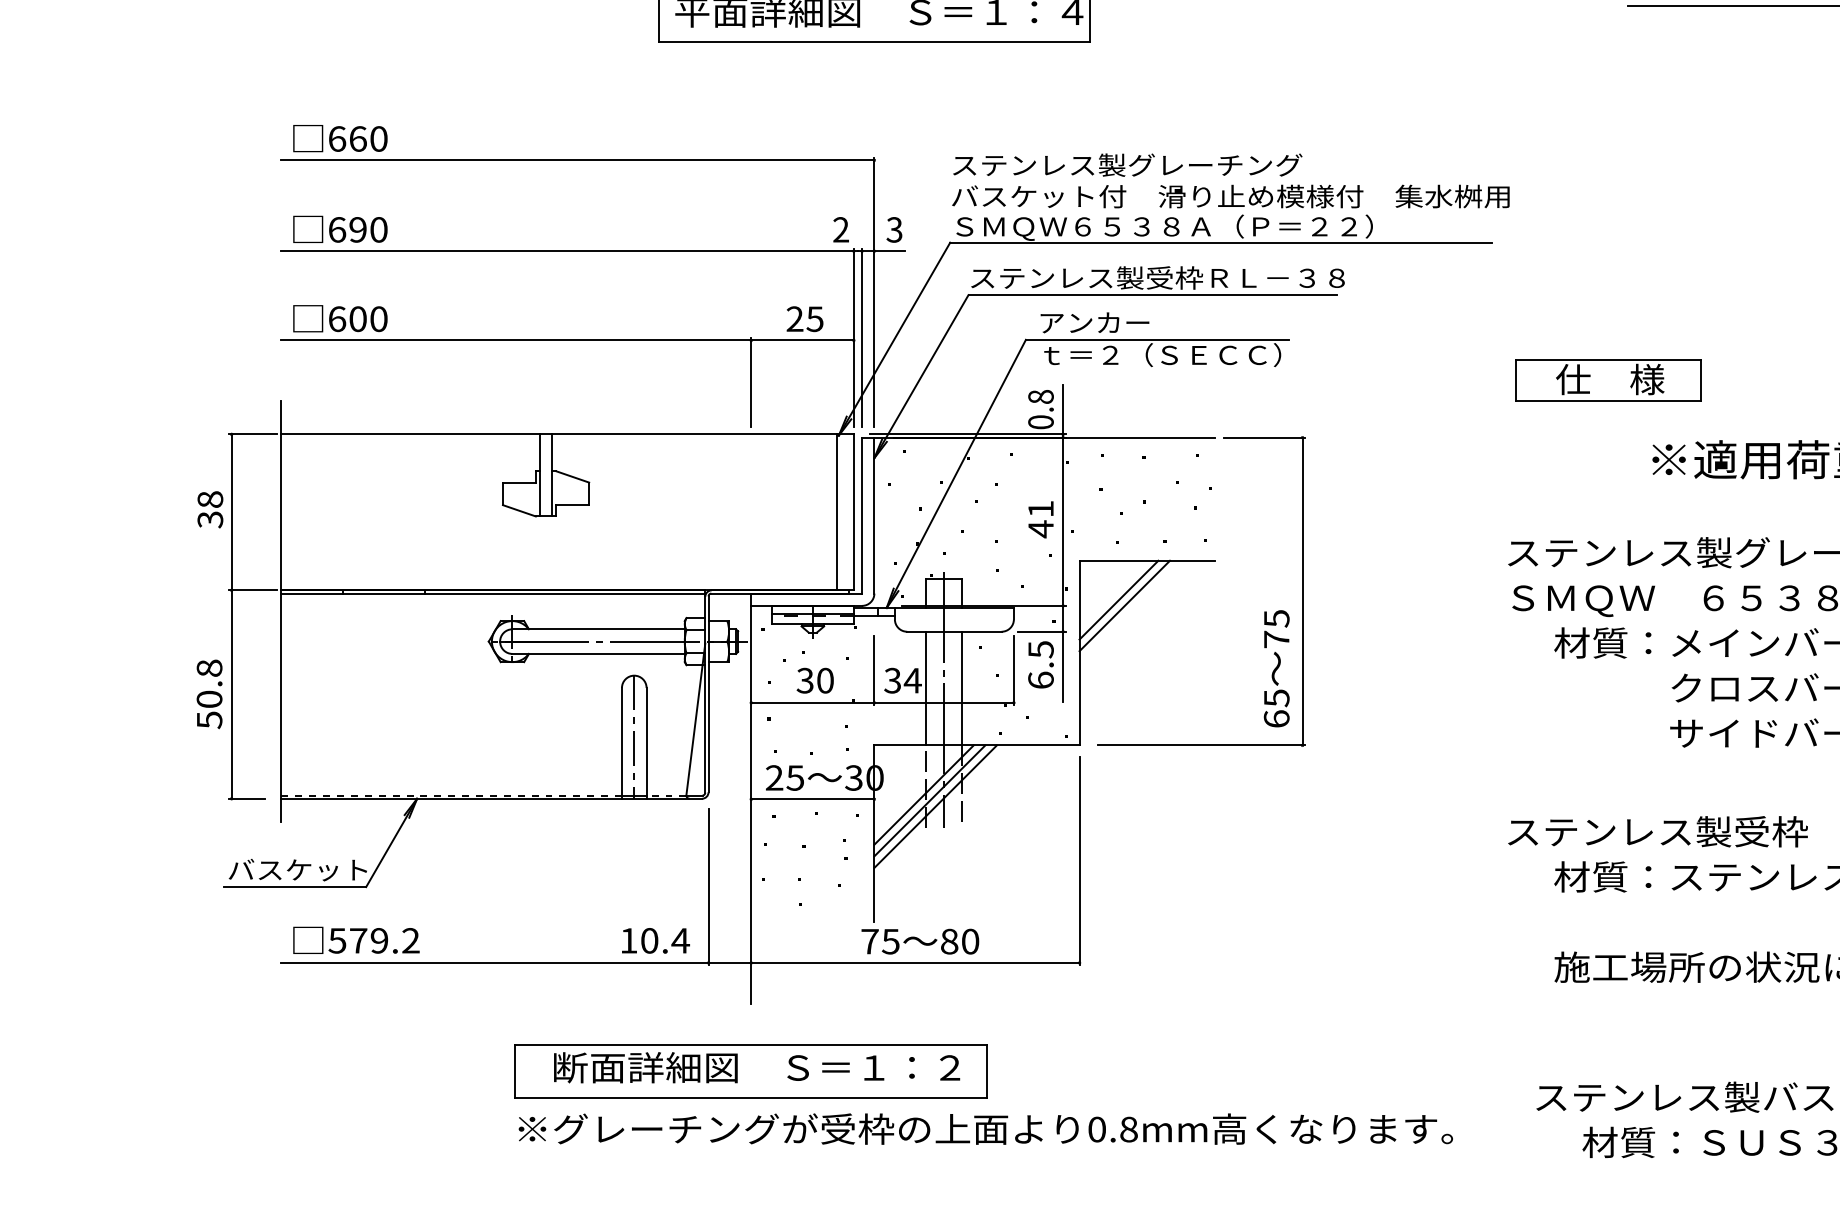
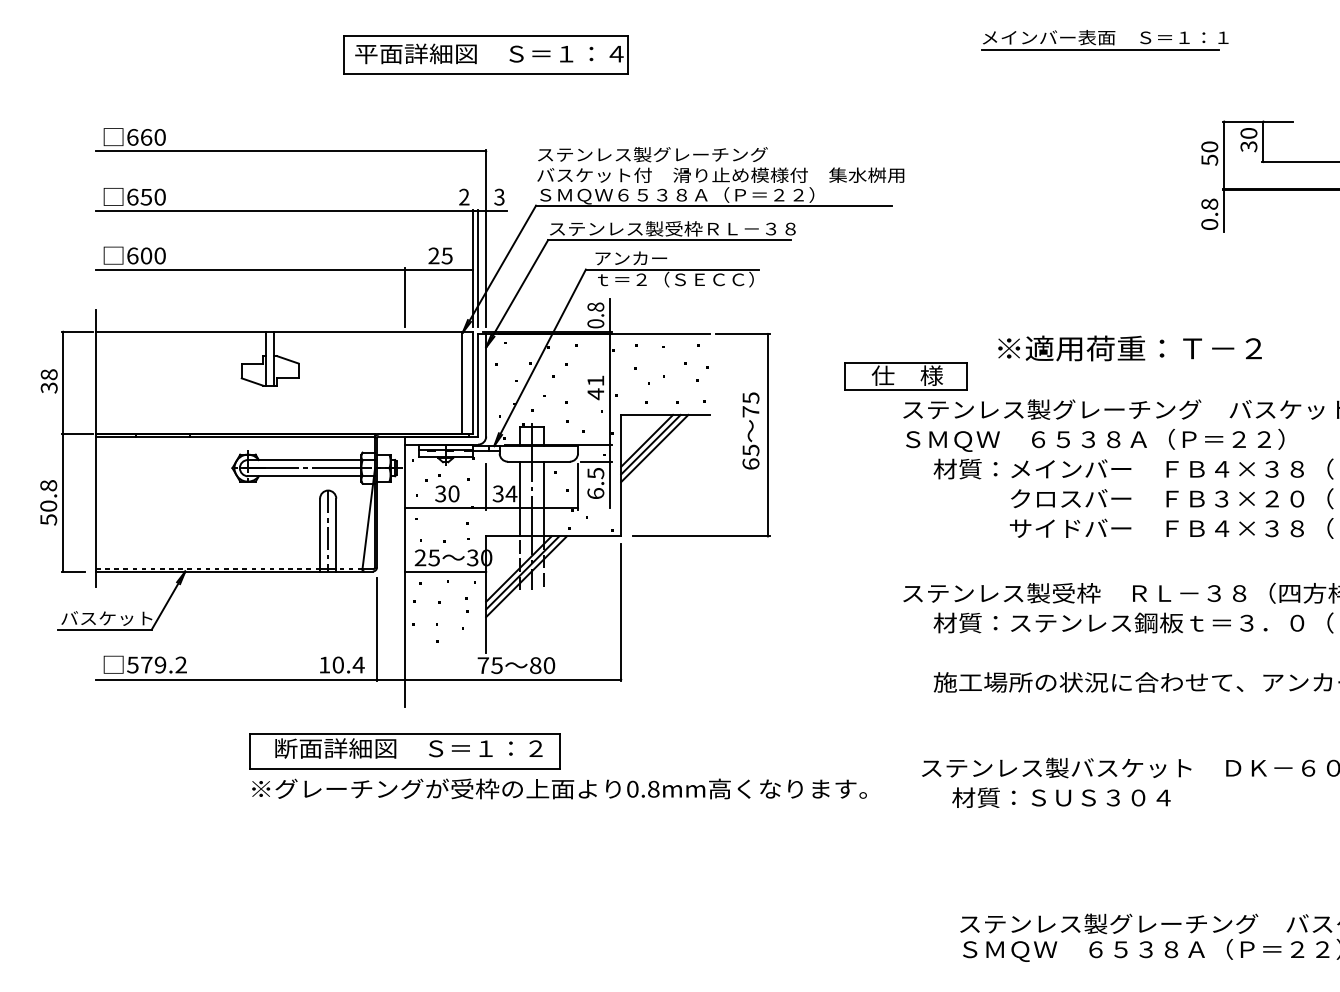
text: (356, 228) -> (145, 196), 690 -> 650
part: (1607, 380) -> (905, 376), moved
line: (1130, 611) -> (654, 448), added
text: (1276, 667) -> (750, 430), moved

